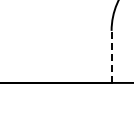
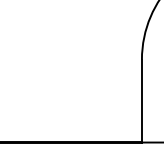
line: (111, 56) -> (141, 100), dashed -> solid

